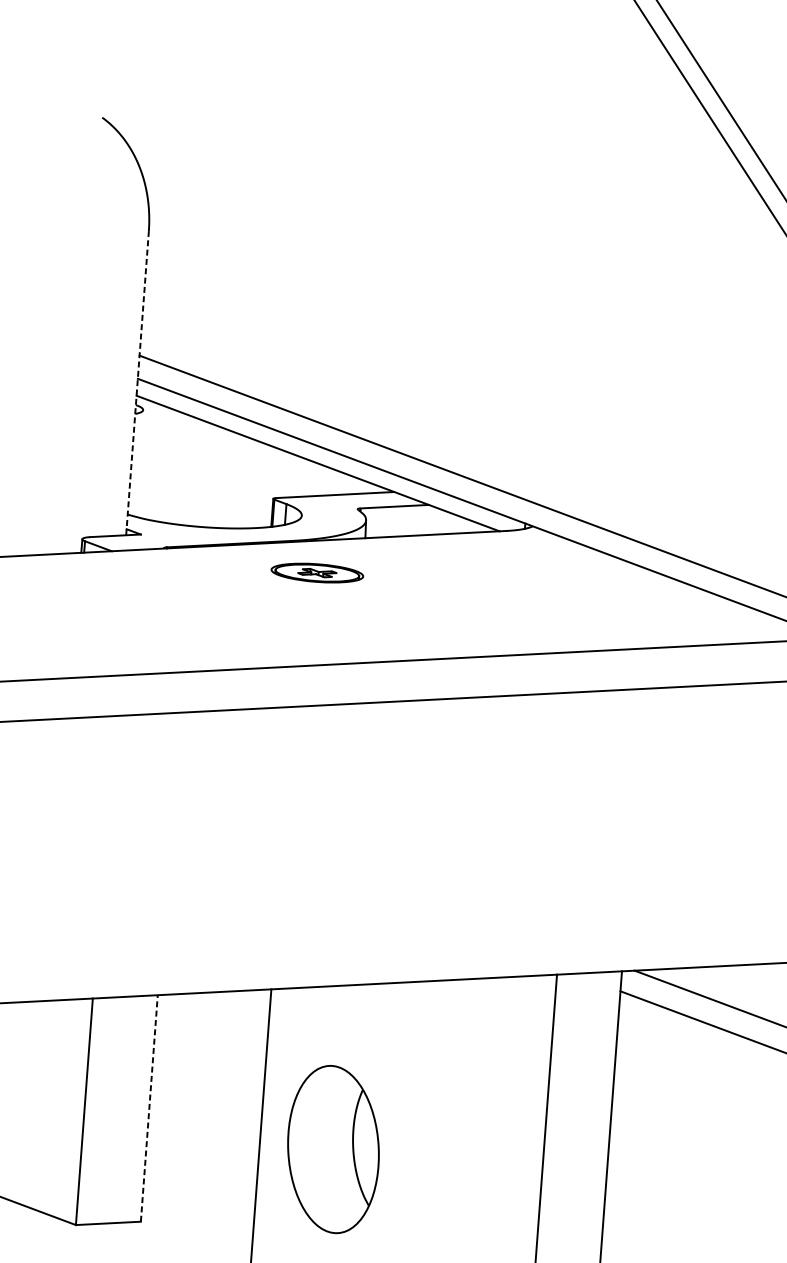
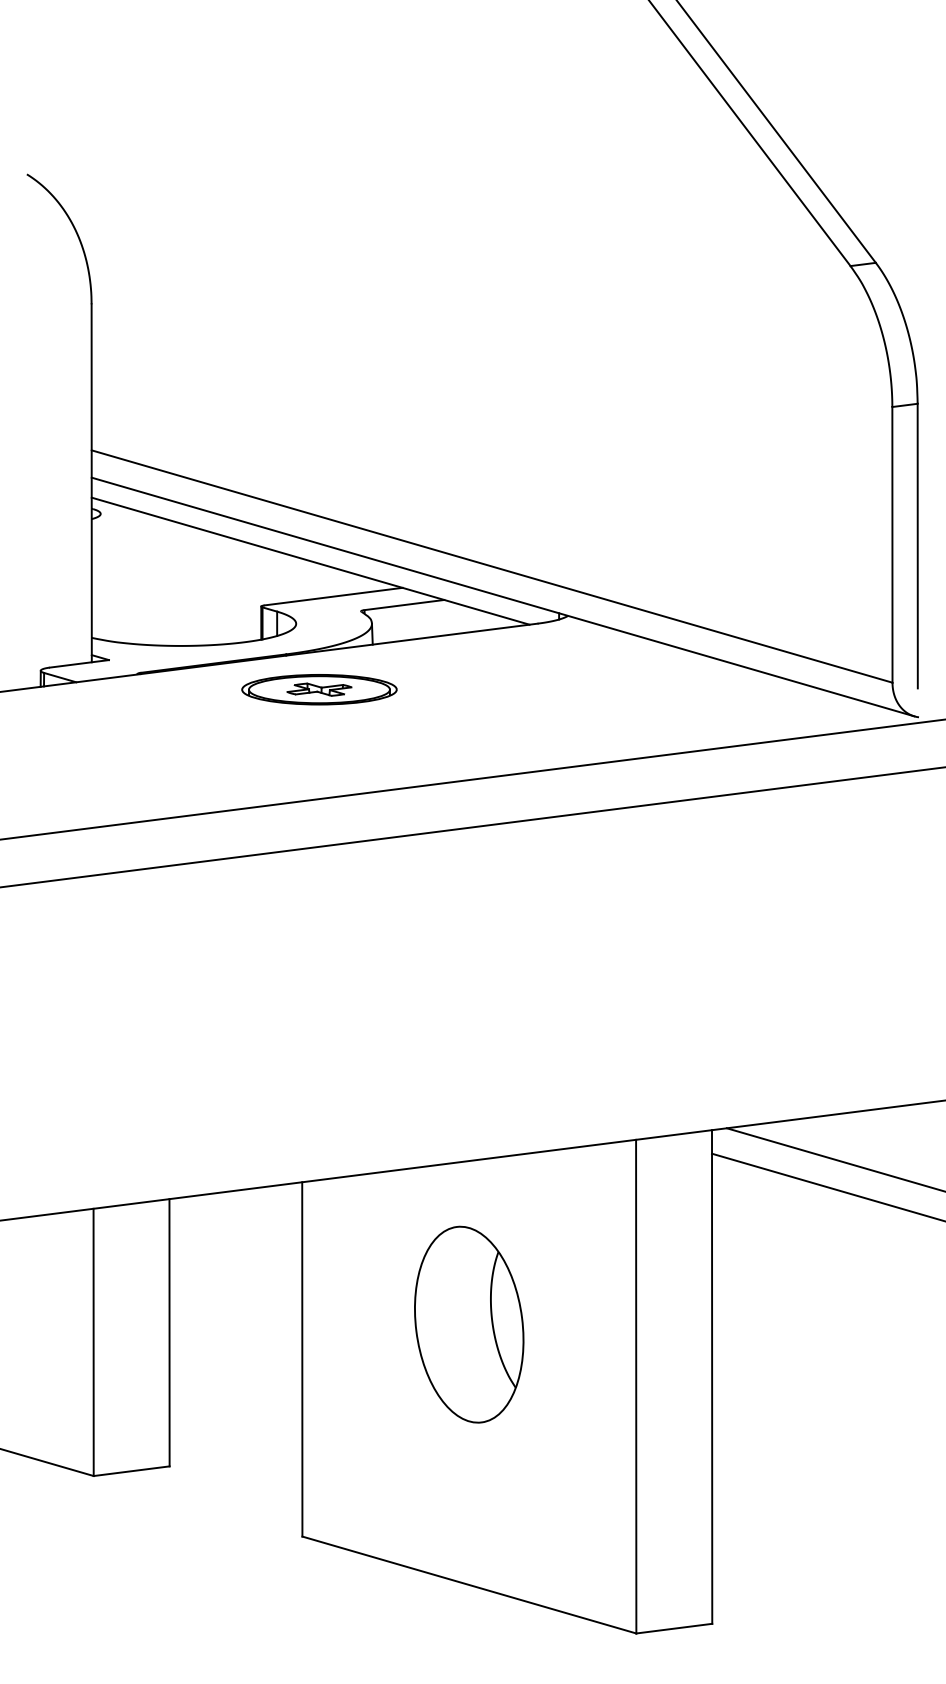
line: (137, 383) -> (91, 483), dashed -> solid
part: (317, 572) -> (319, 689), size x1.43
line: (149, 1108) -> (169, 1332), dashed -> solid
part: (333, 1149) -> (469, 1324), moved

